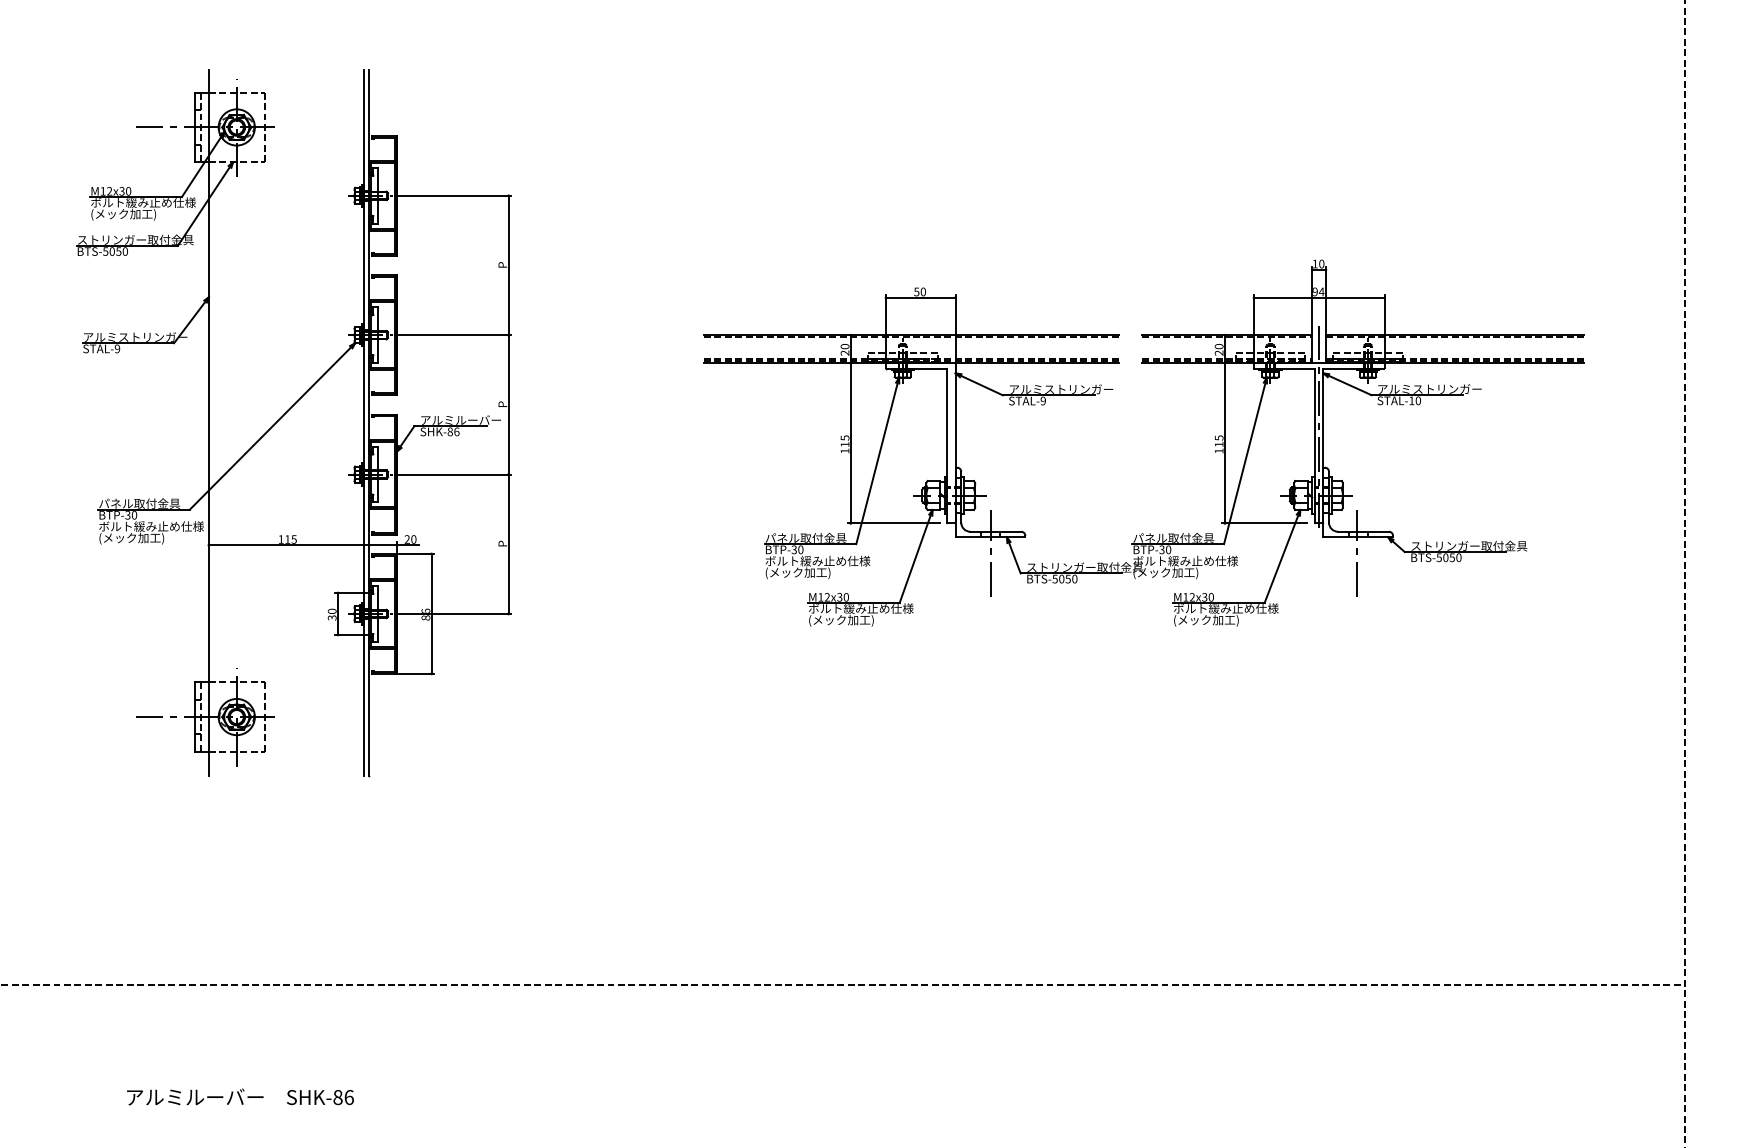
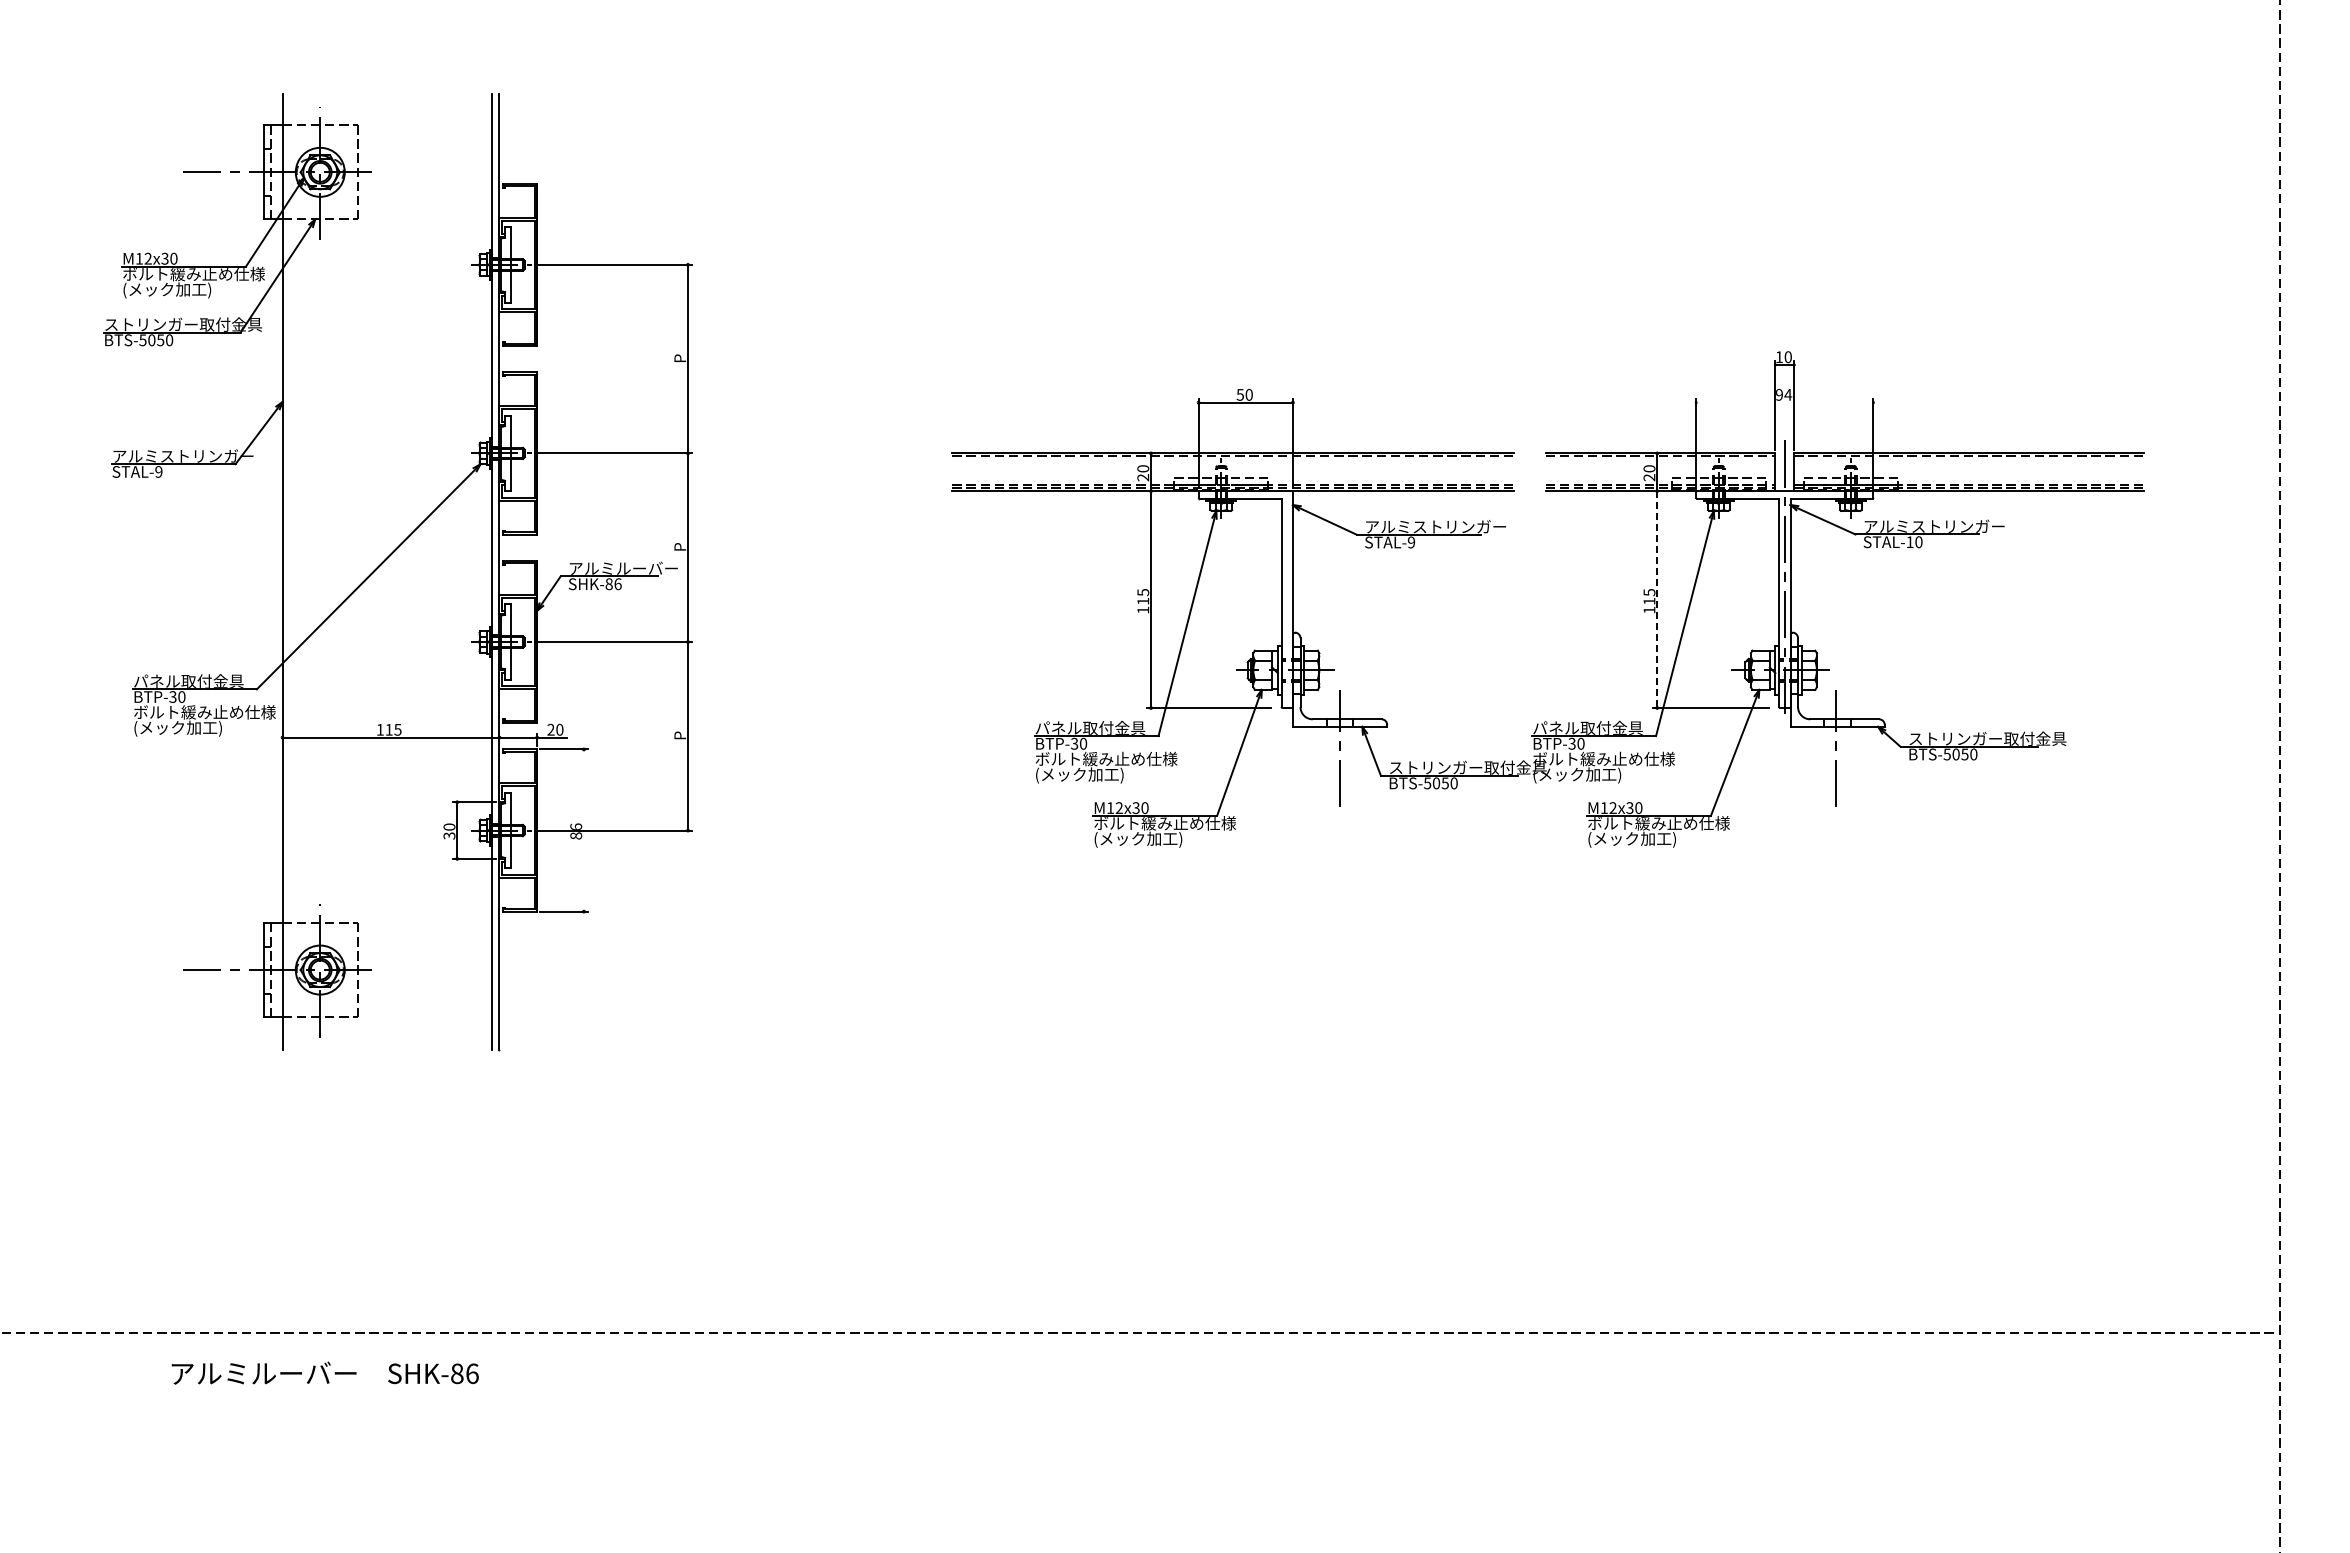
line: (1318, 297) -> (1784, 402), removed
line: (1225, 443) -> (1657, 600), solid -> dashed
line: (431, 613) -> (583, 830), removed
text: (239, 1096) -> (324, 1372), moved

